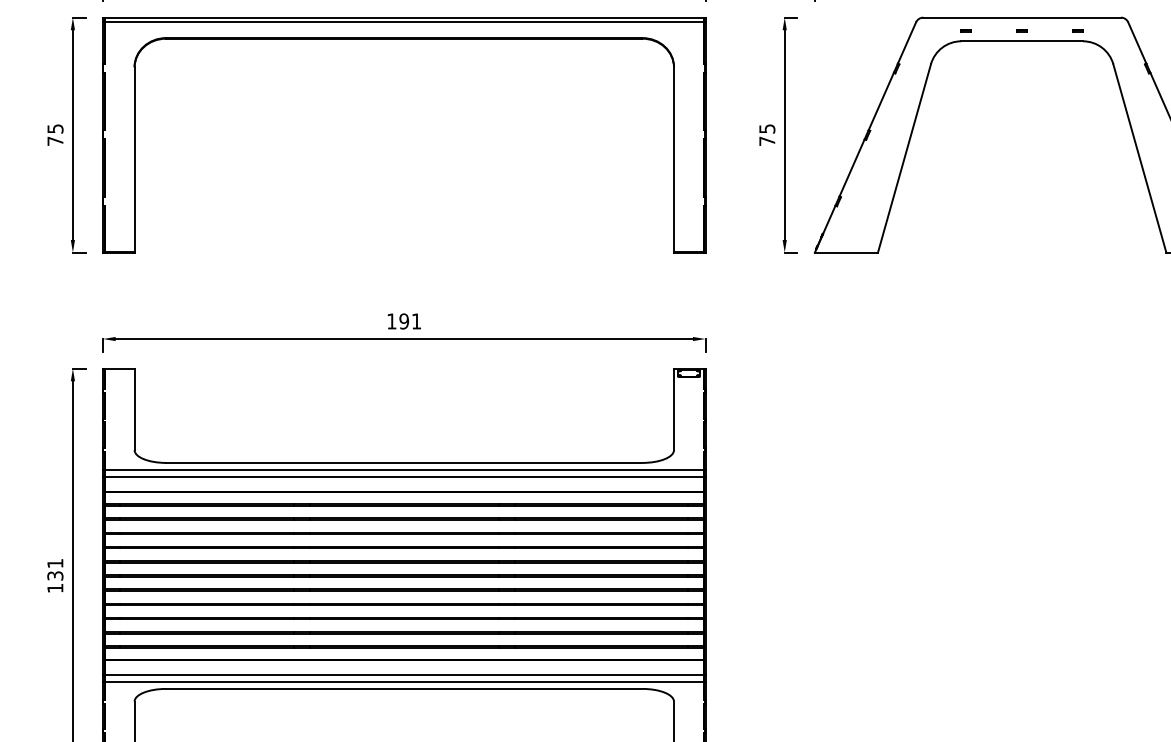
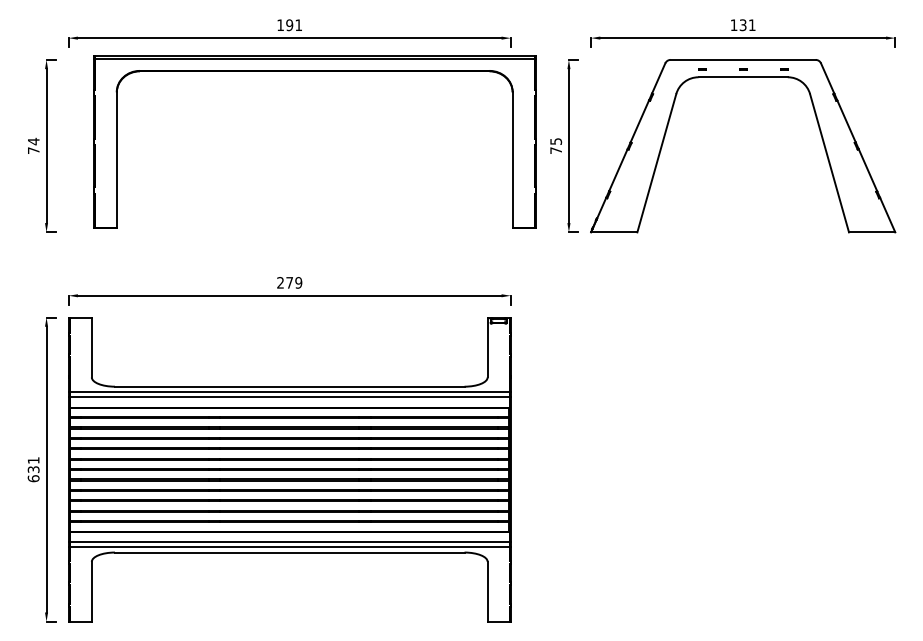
part: (403, 38) -> (314, 71), moved
text: (55, 128) -> (33, 141), 75 -> 74
text: (403, 320) -> (289, 282), 191 -> 279
text: (55, 588) -> (33, 478), 131 -> 631

